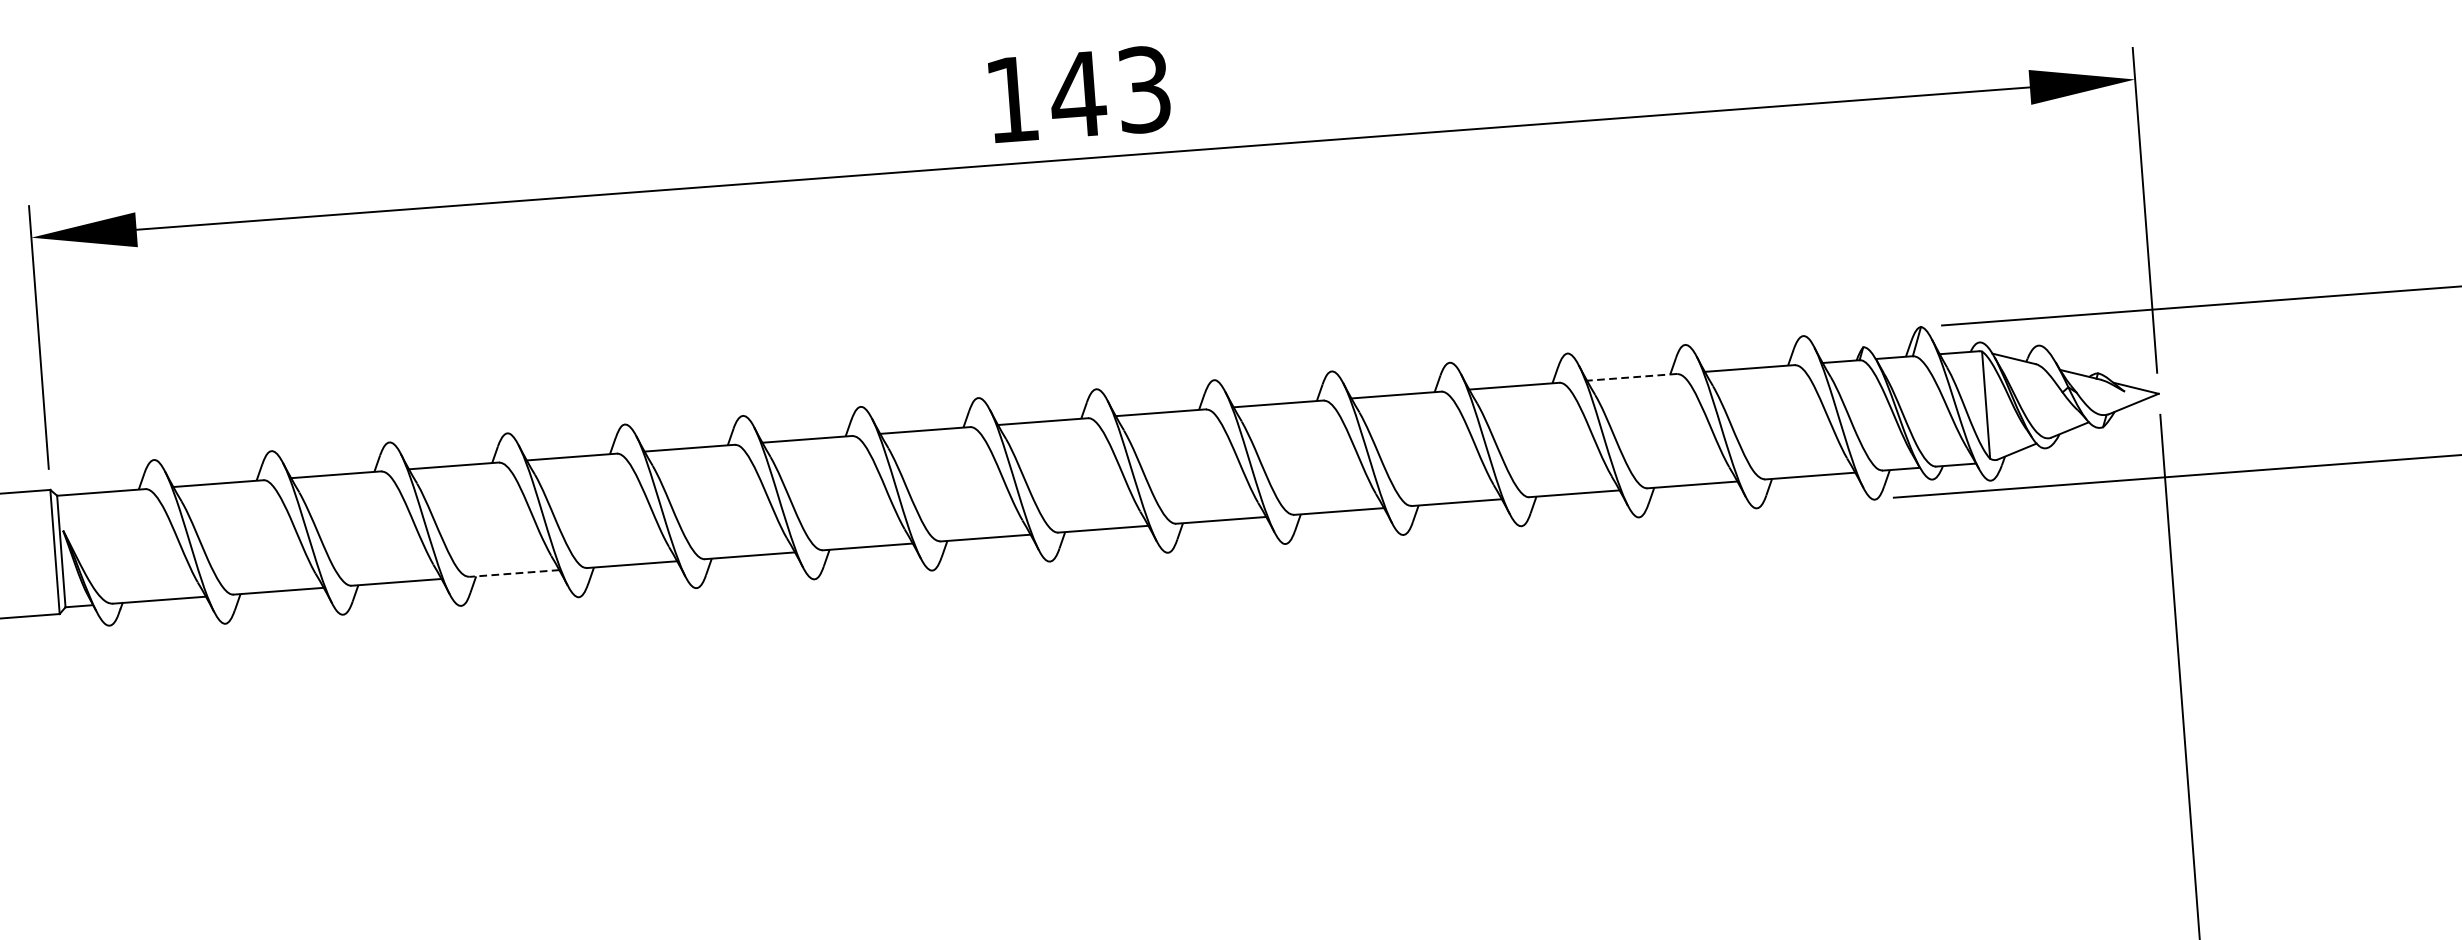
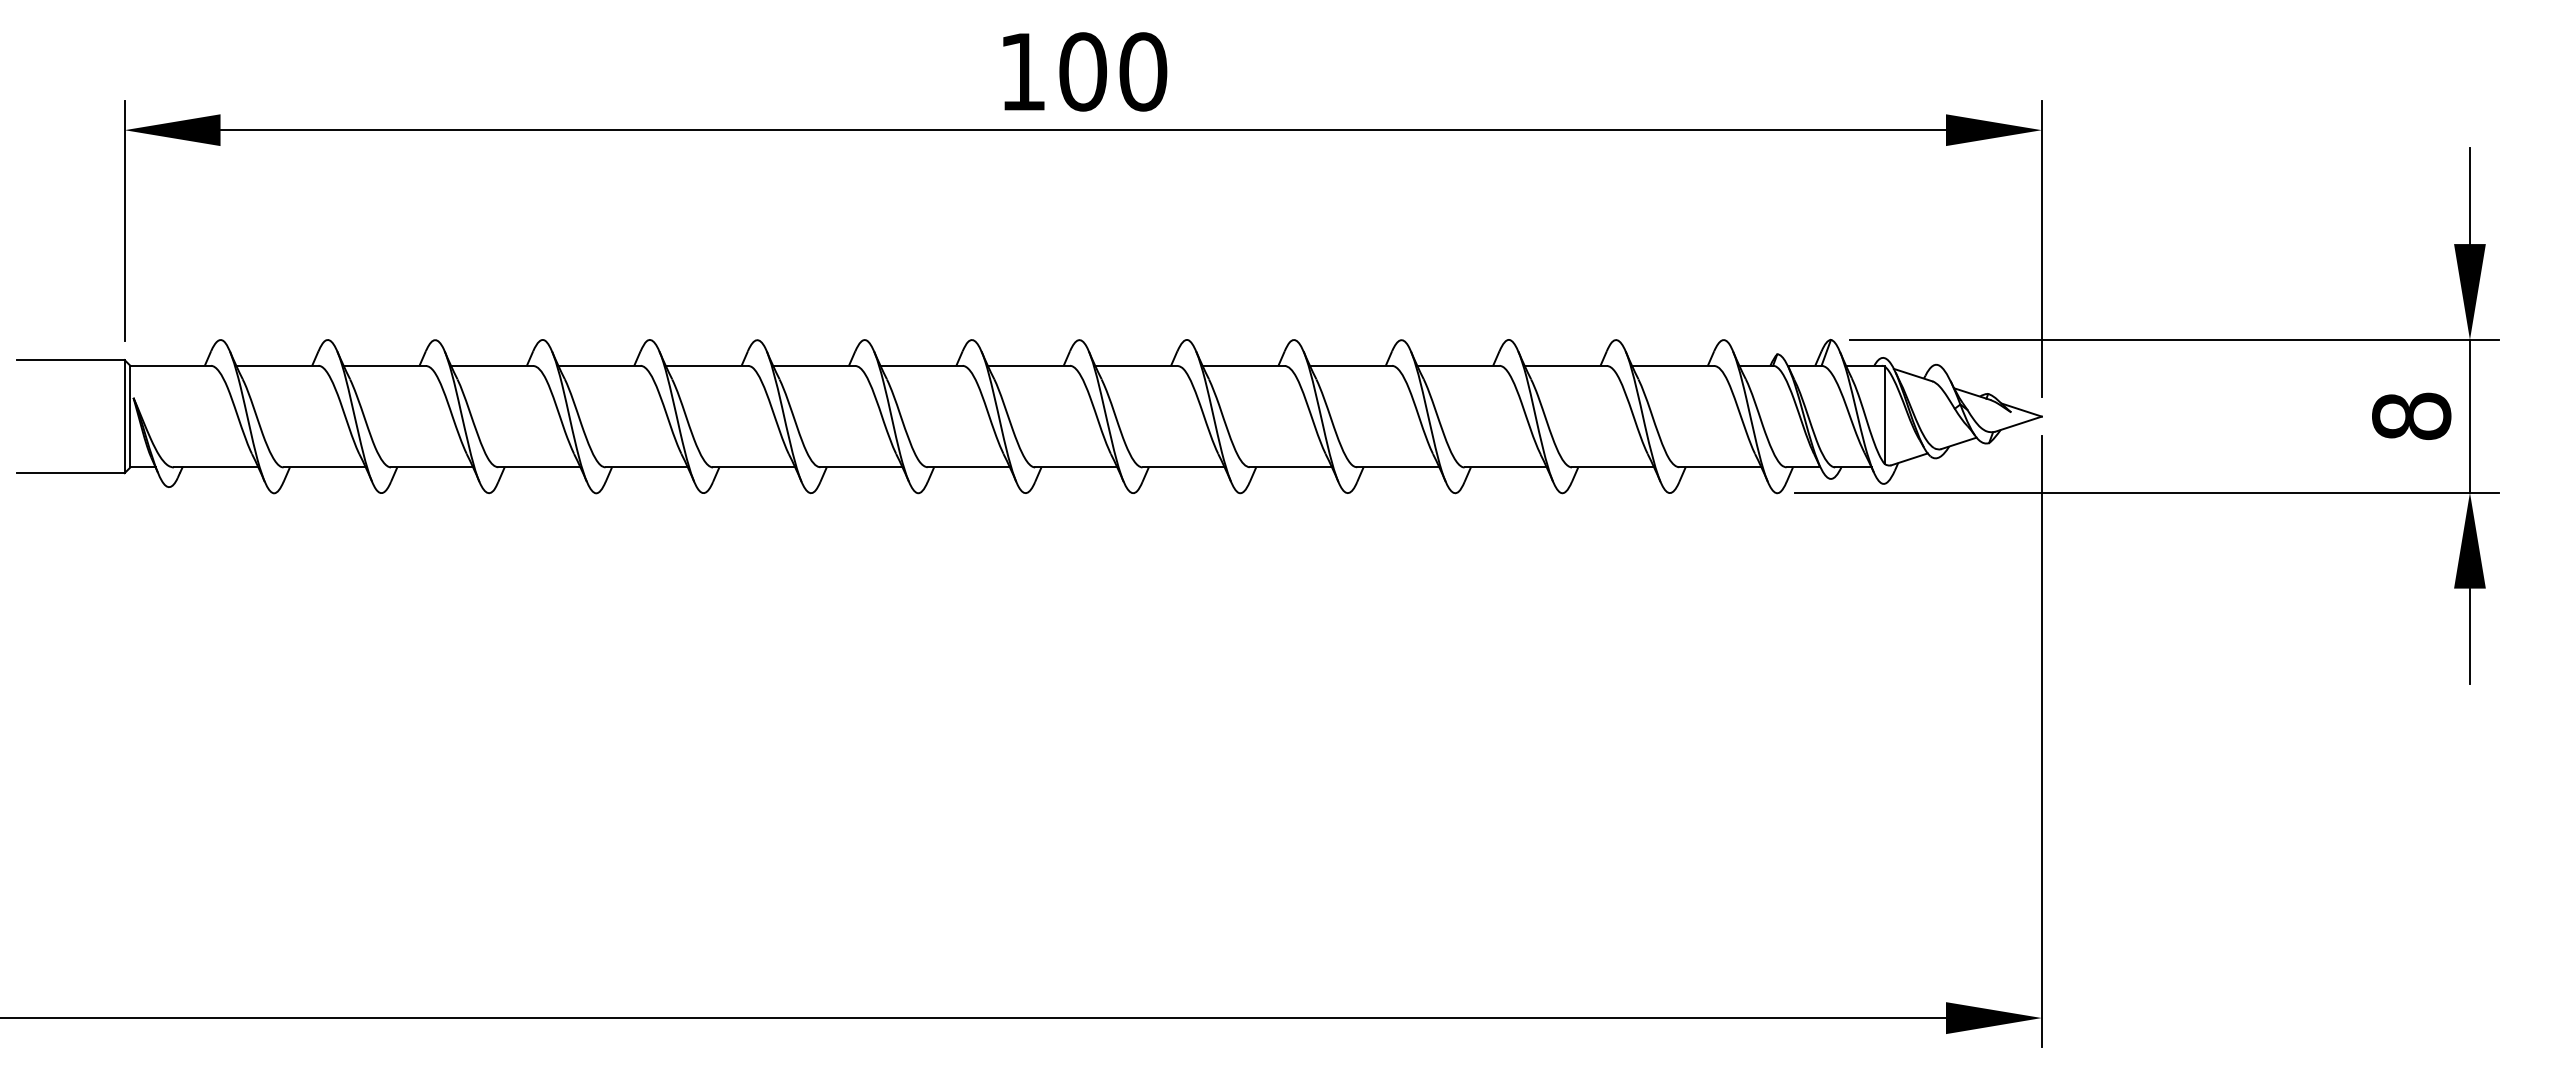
text: (1110, 91) -> (1112, 71), 143 -> 100
line: (1631, 377) -> (1565, 365), dashed -> solid
line: (513, 573) -> (538, 467), dashed -> solid

